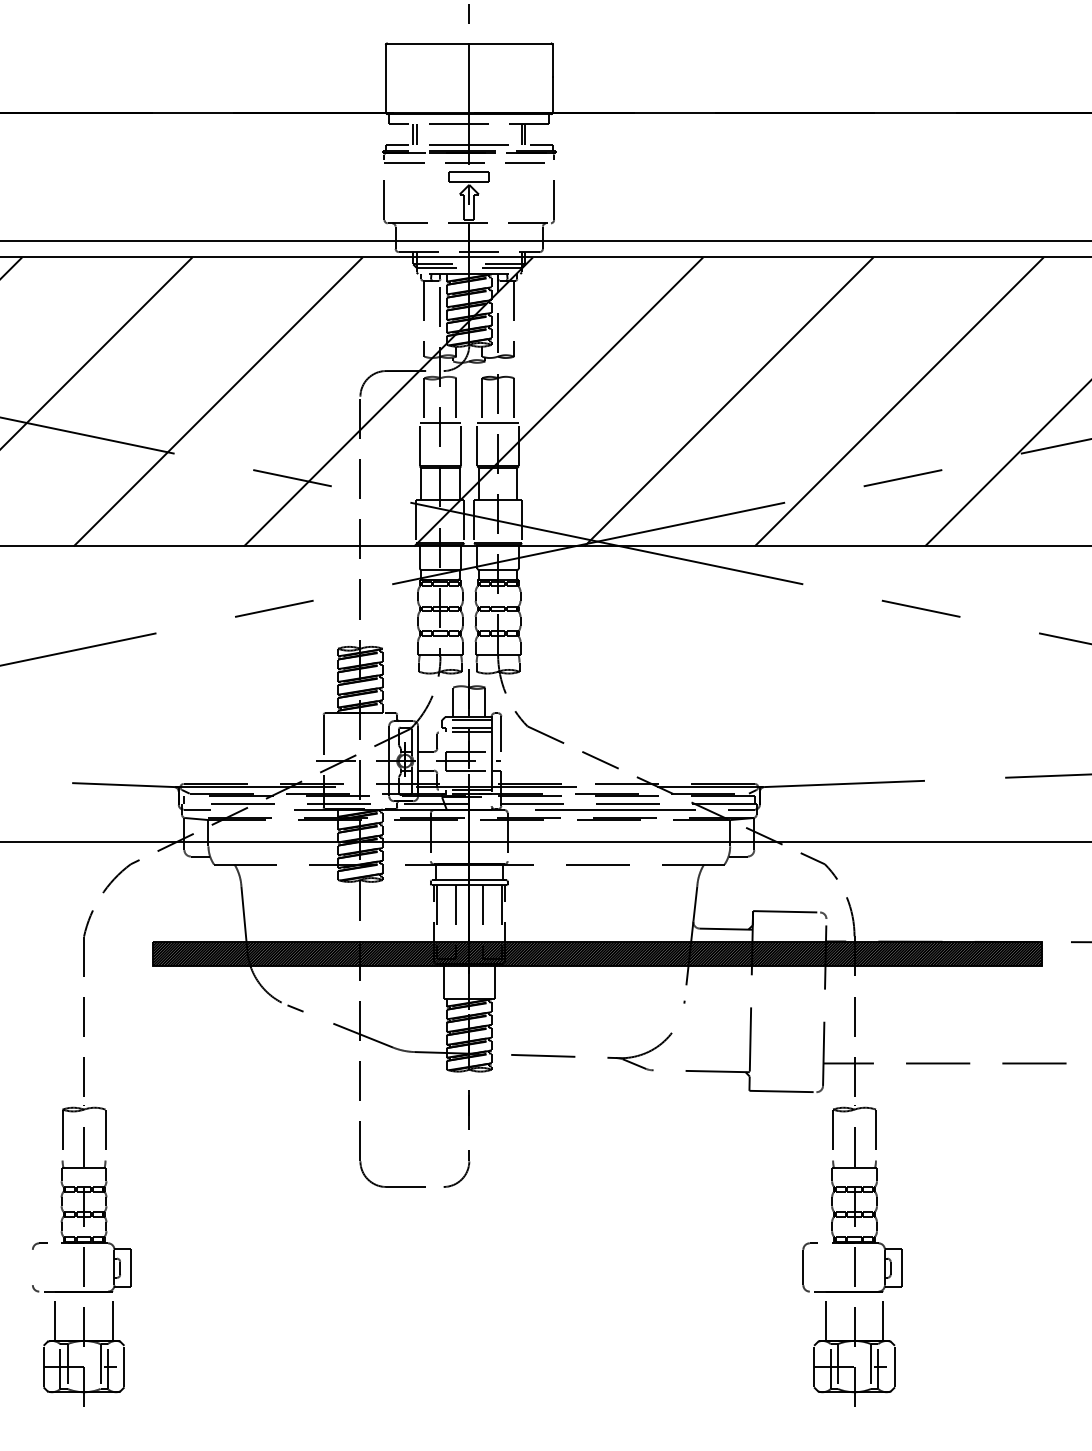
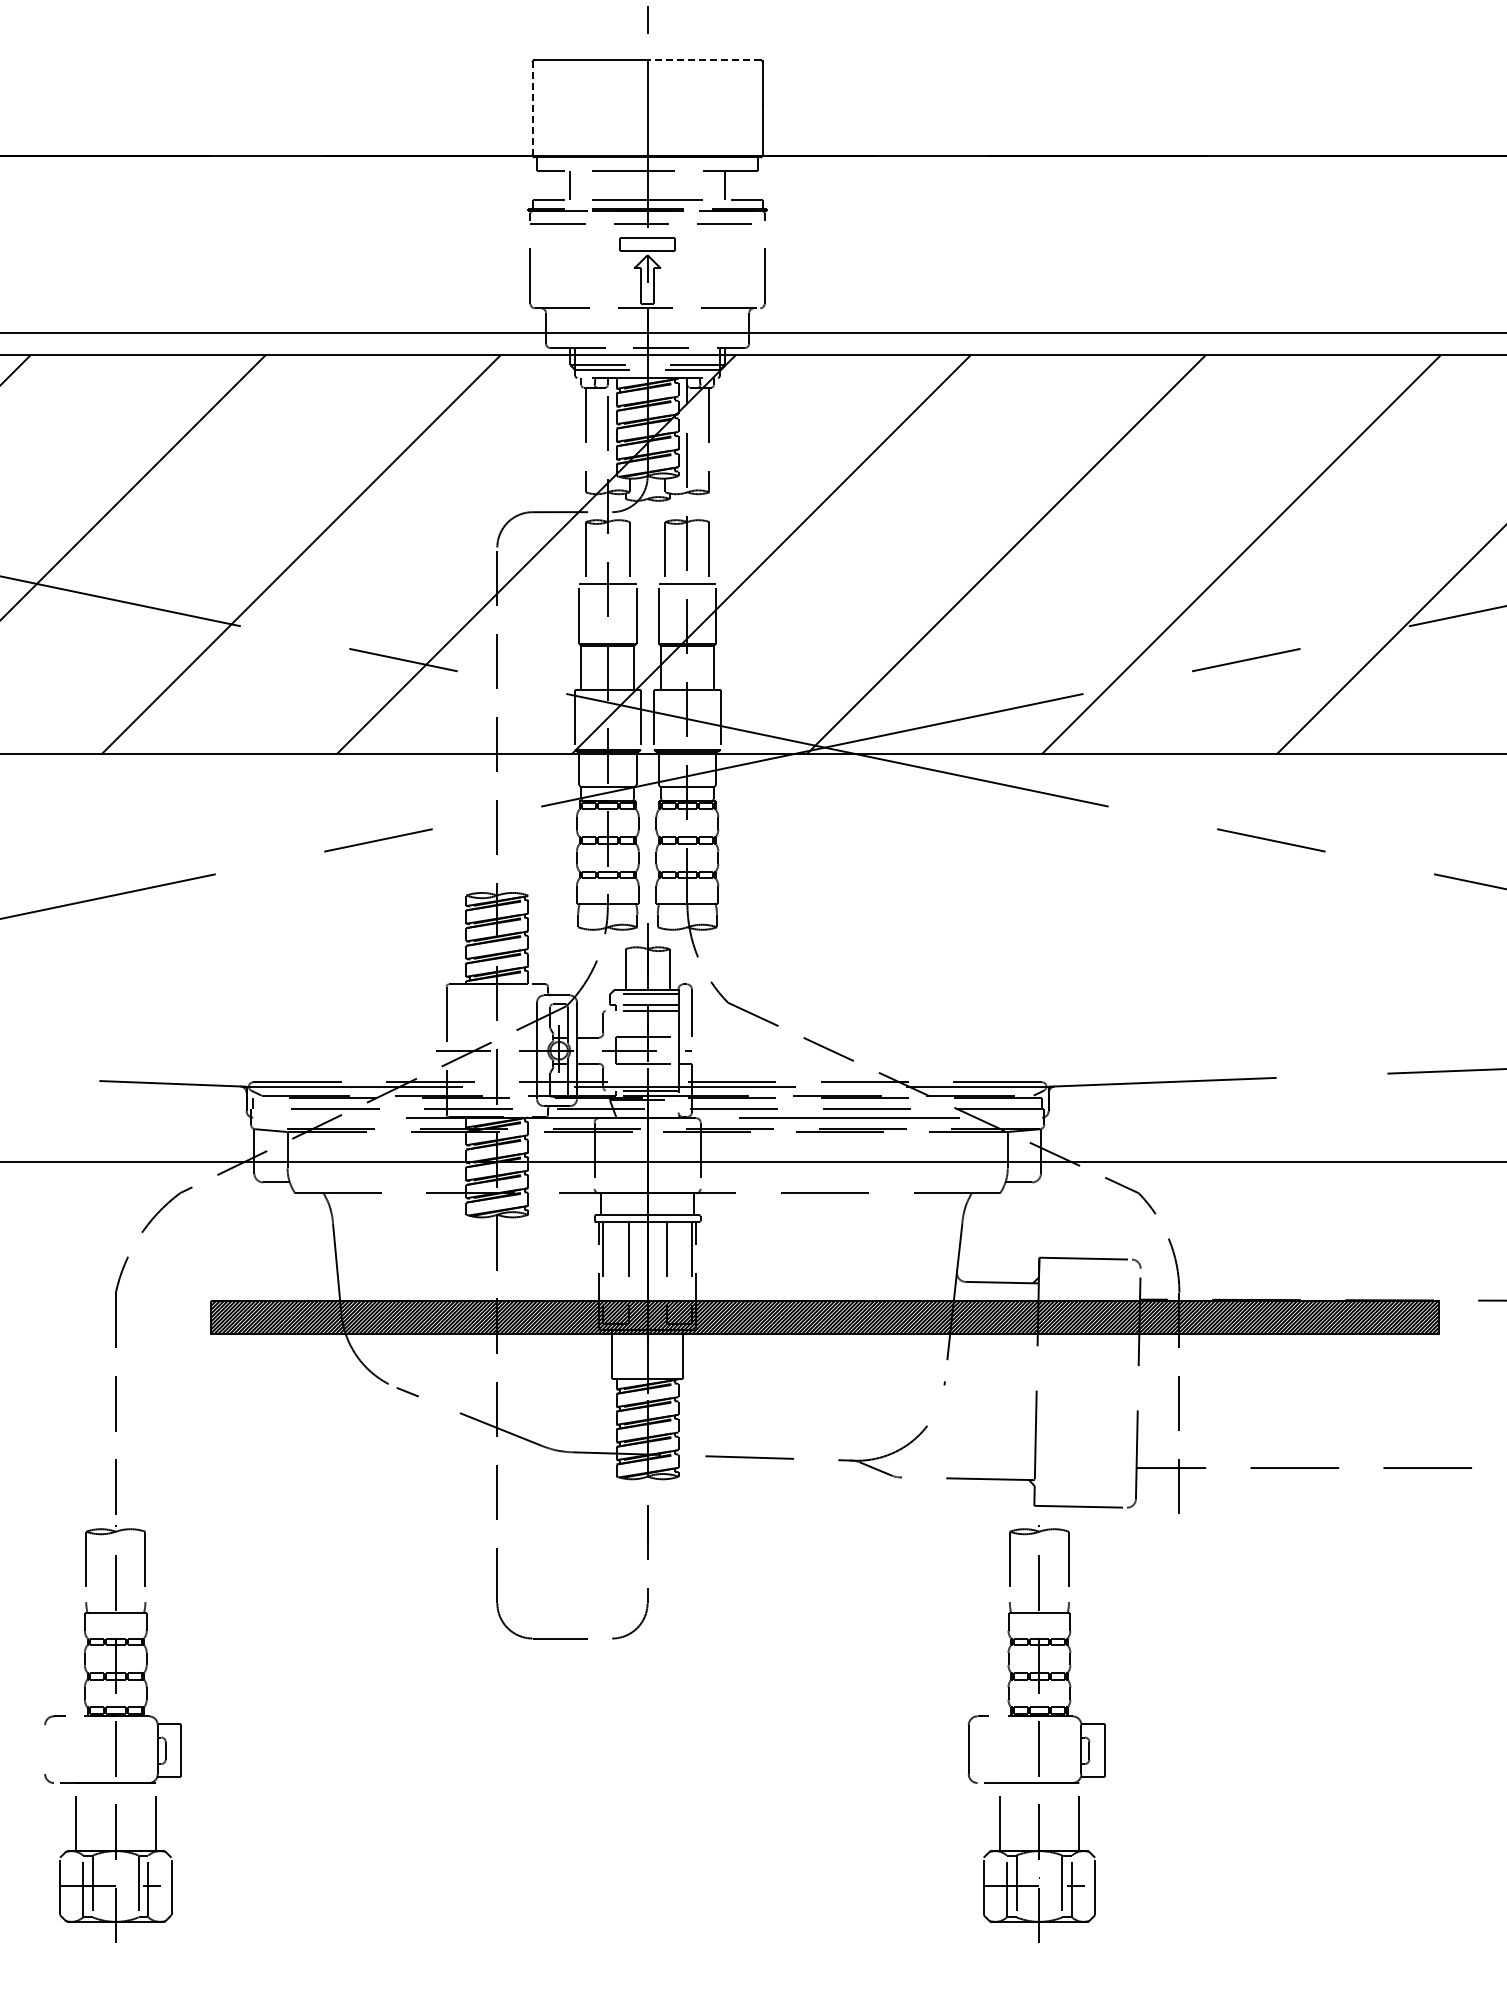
line: (510, 43) -> (704, 60), solid -> dashed
line: (385, 79) -> (532, 109), solid -> dashed
line: (416, 134) -> (574, 185), removed
line: (522, 134) -> (720, 185), removed
line: (196, 809) -> (271, 1117), removed
line: (741, 809) -> (1023, 1117), removed
part: (852, 1255) -> (1036, 1733), moved

